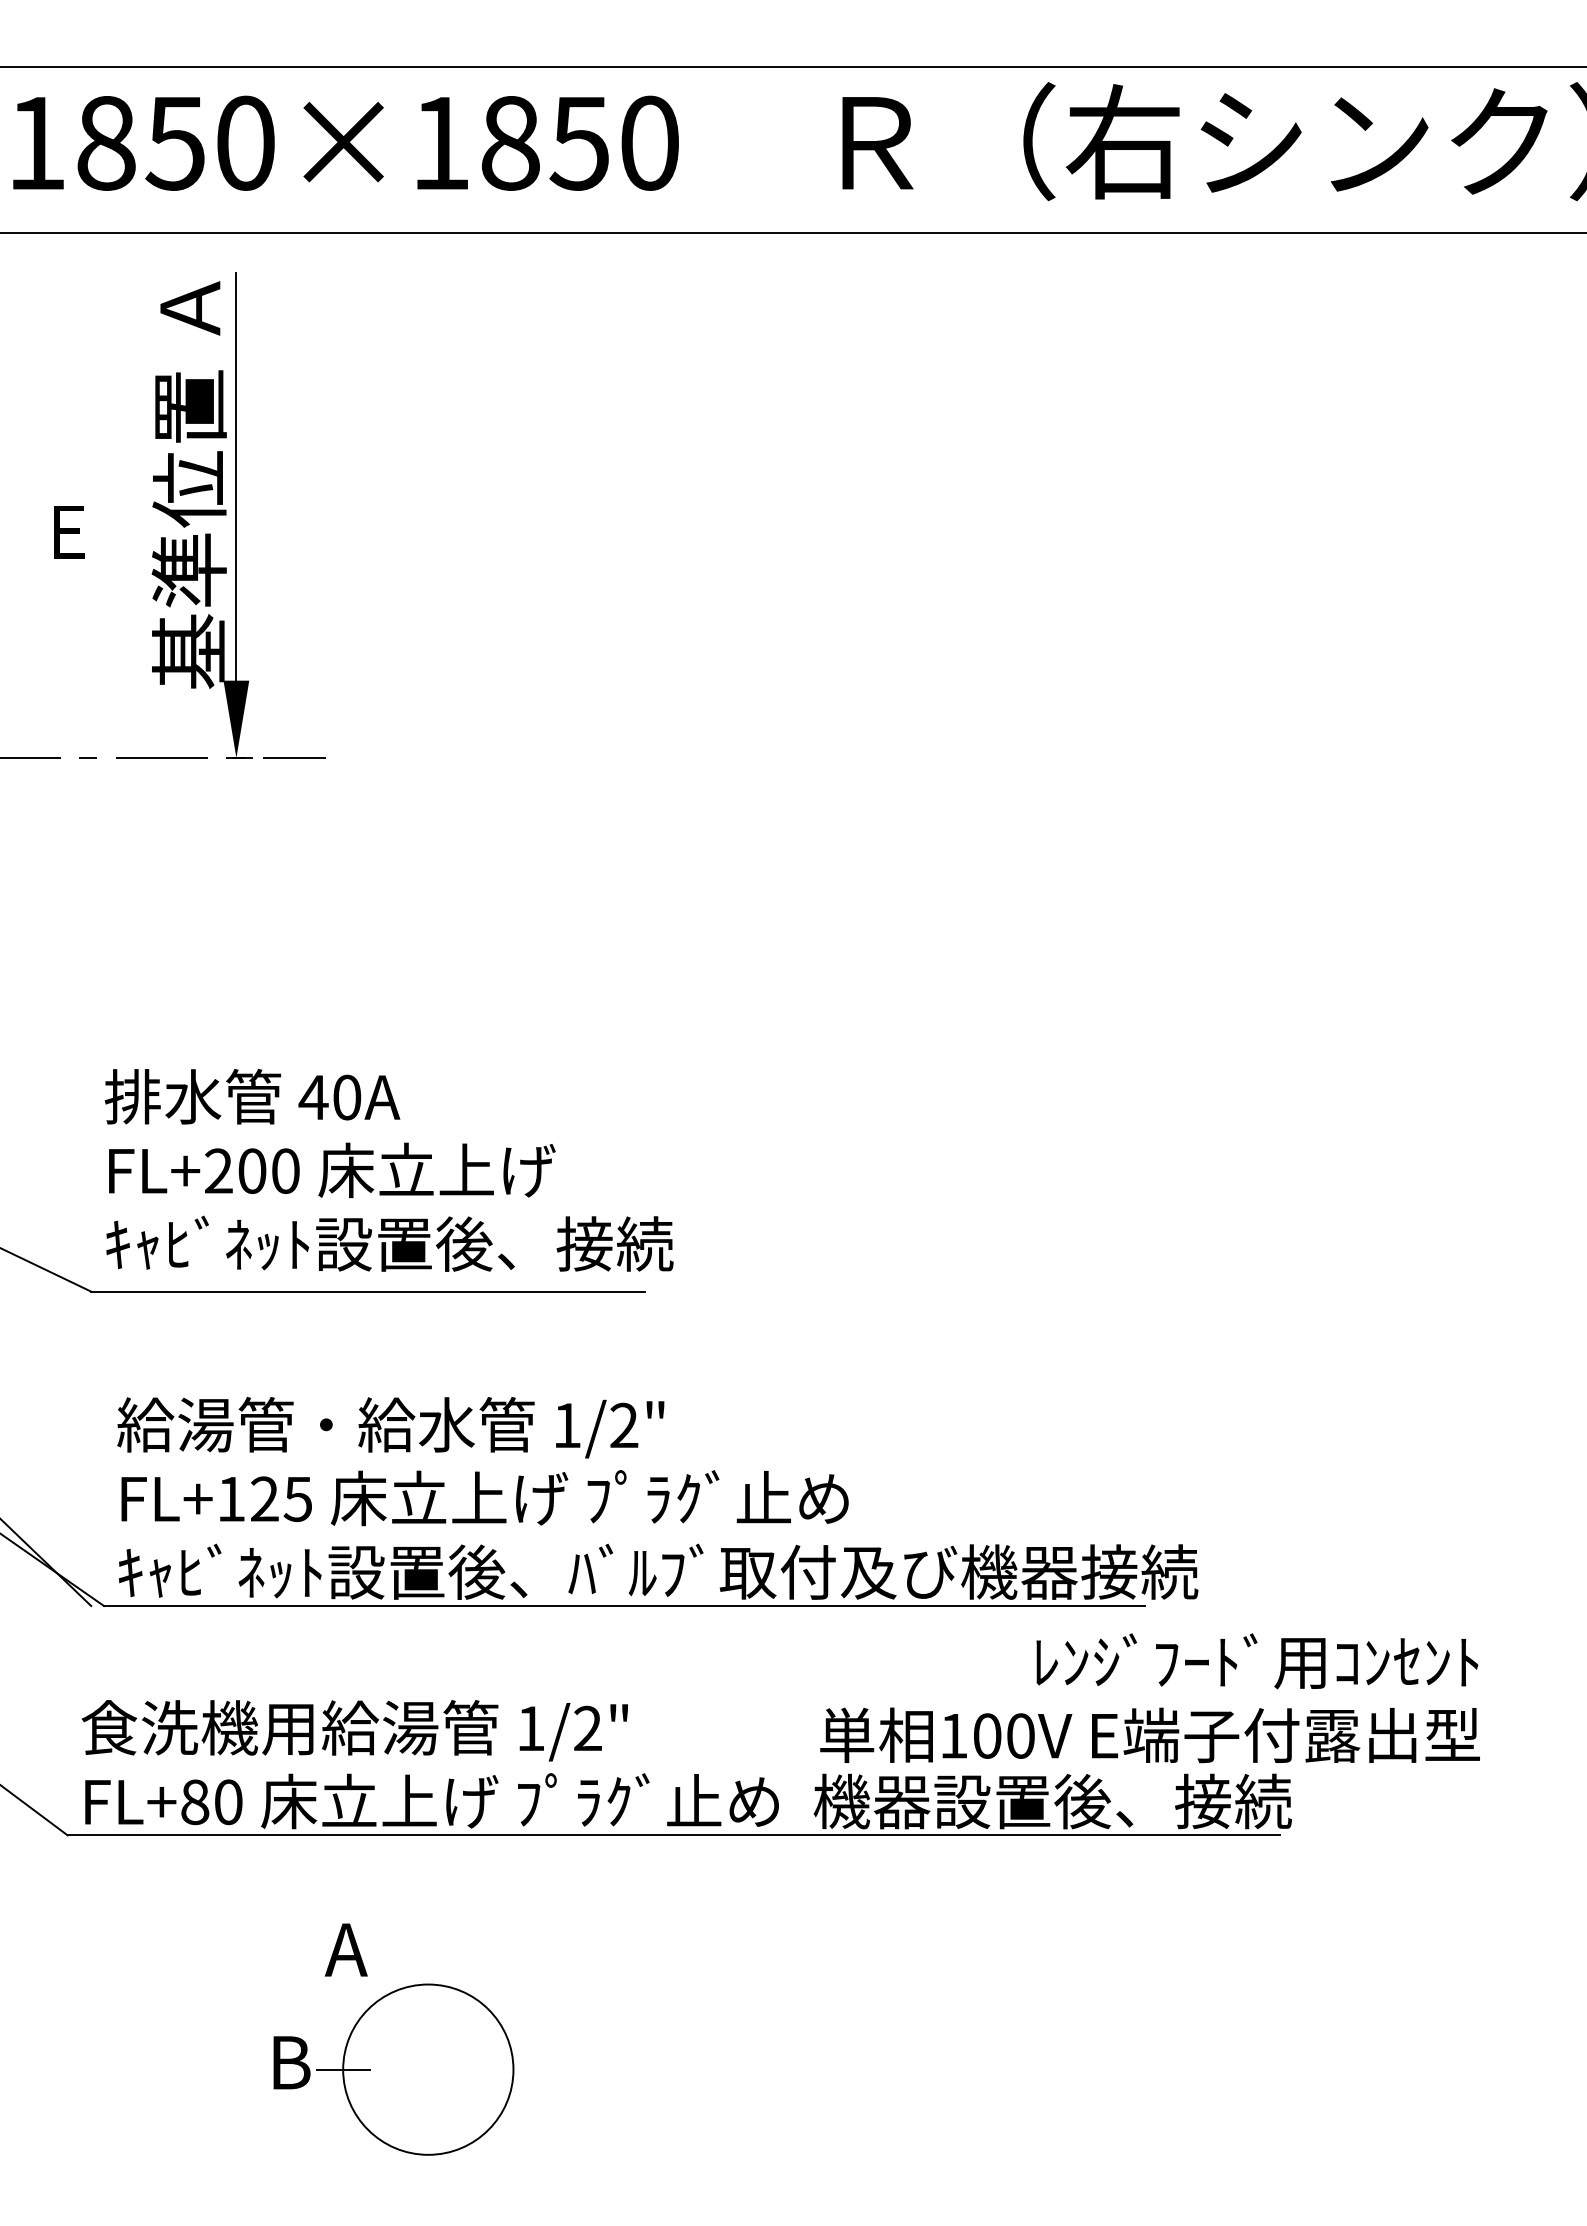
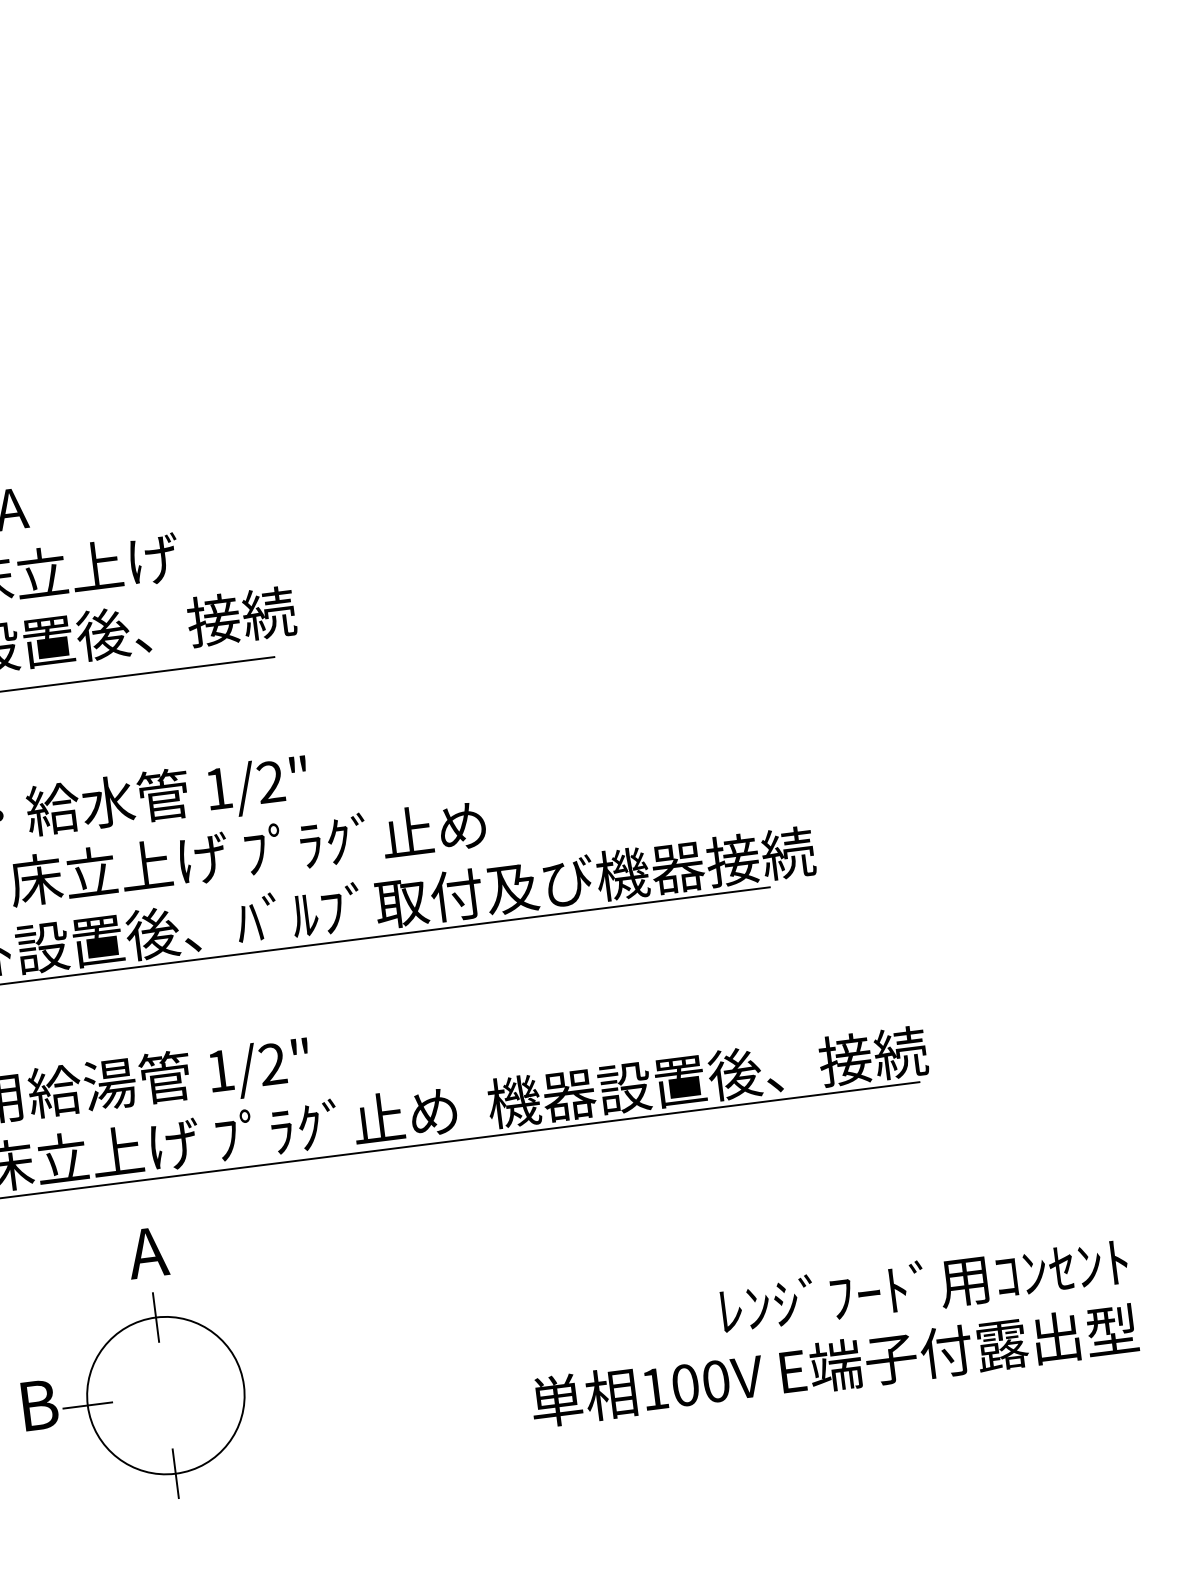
text: (1149, 1698) -> (829, 1332), moved
text: (345, 1949) -> (147, 1252), moved
line: (428, 1984) -> (156, 1317), added
line: (428, 2154) -> (175, 1473), added

